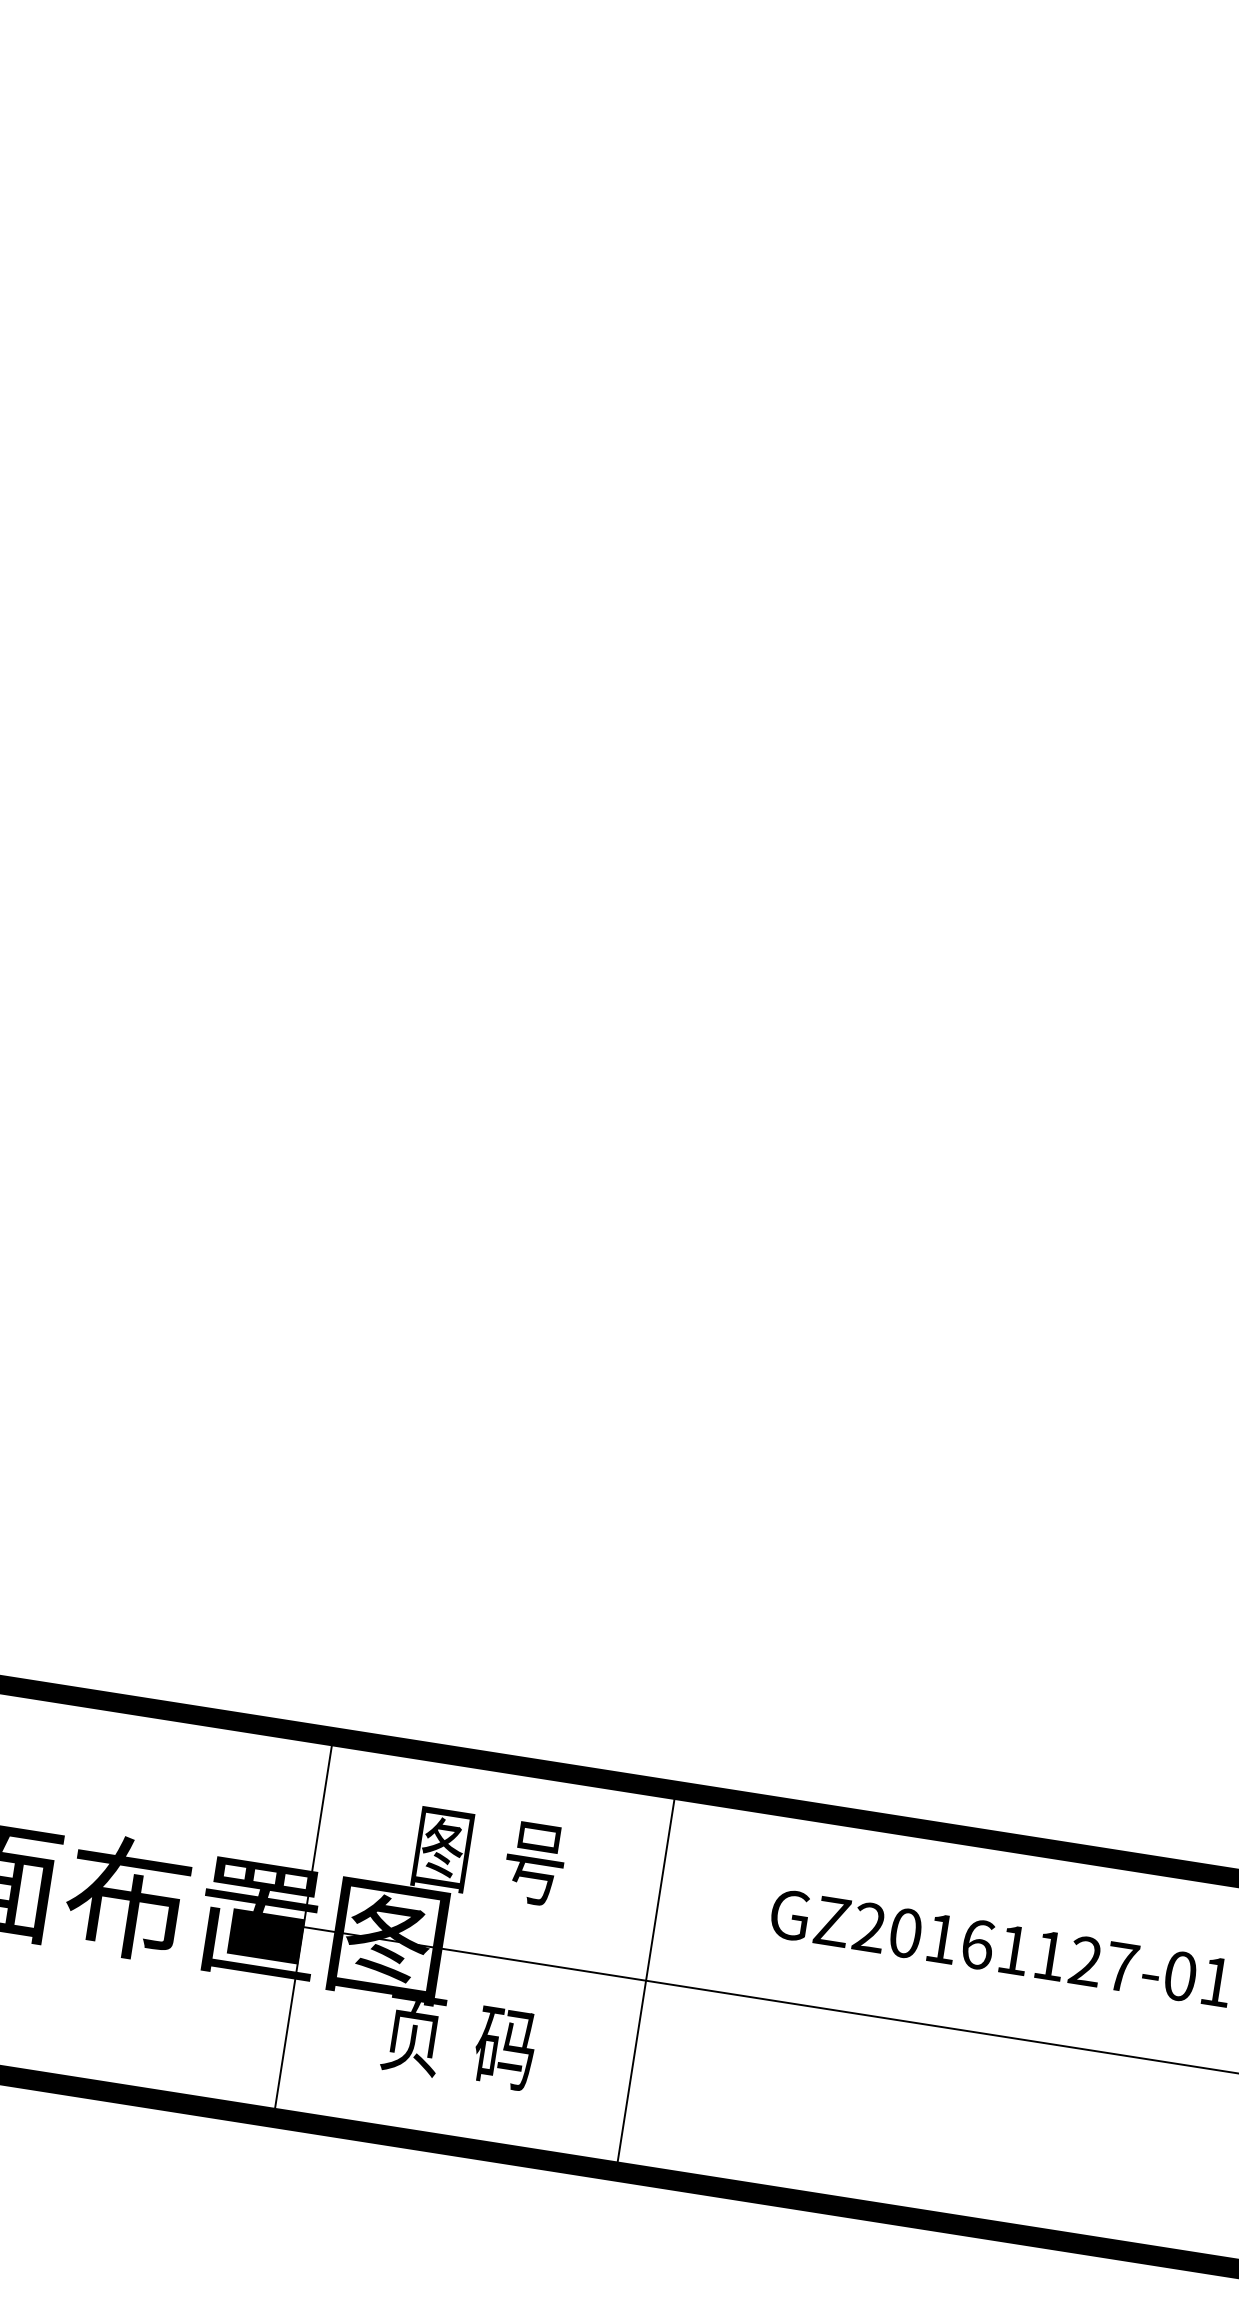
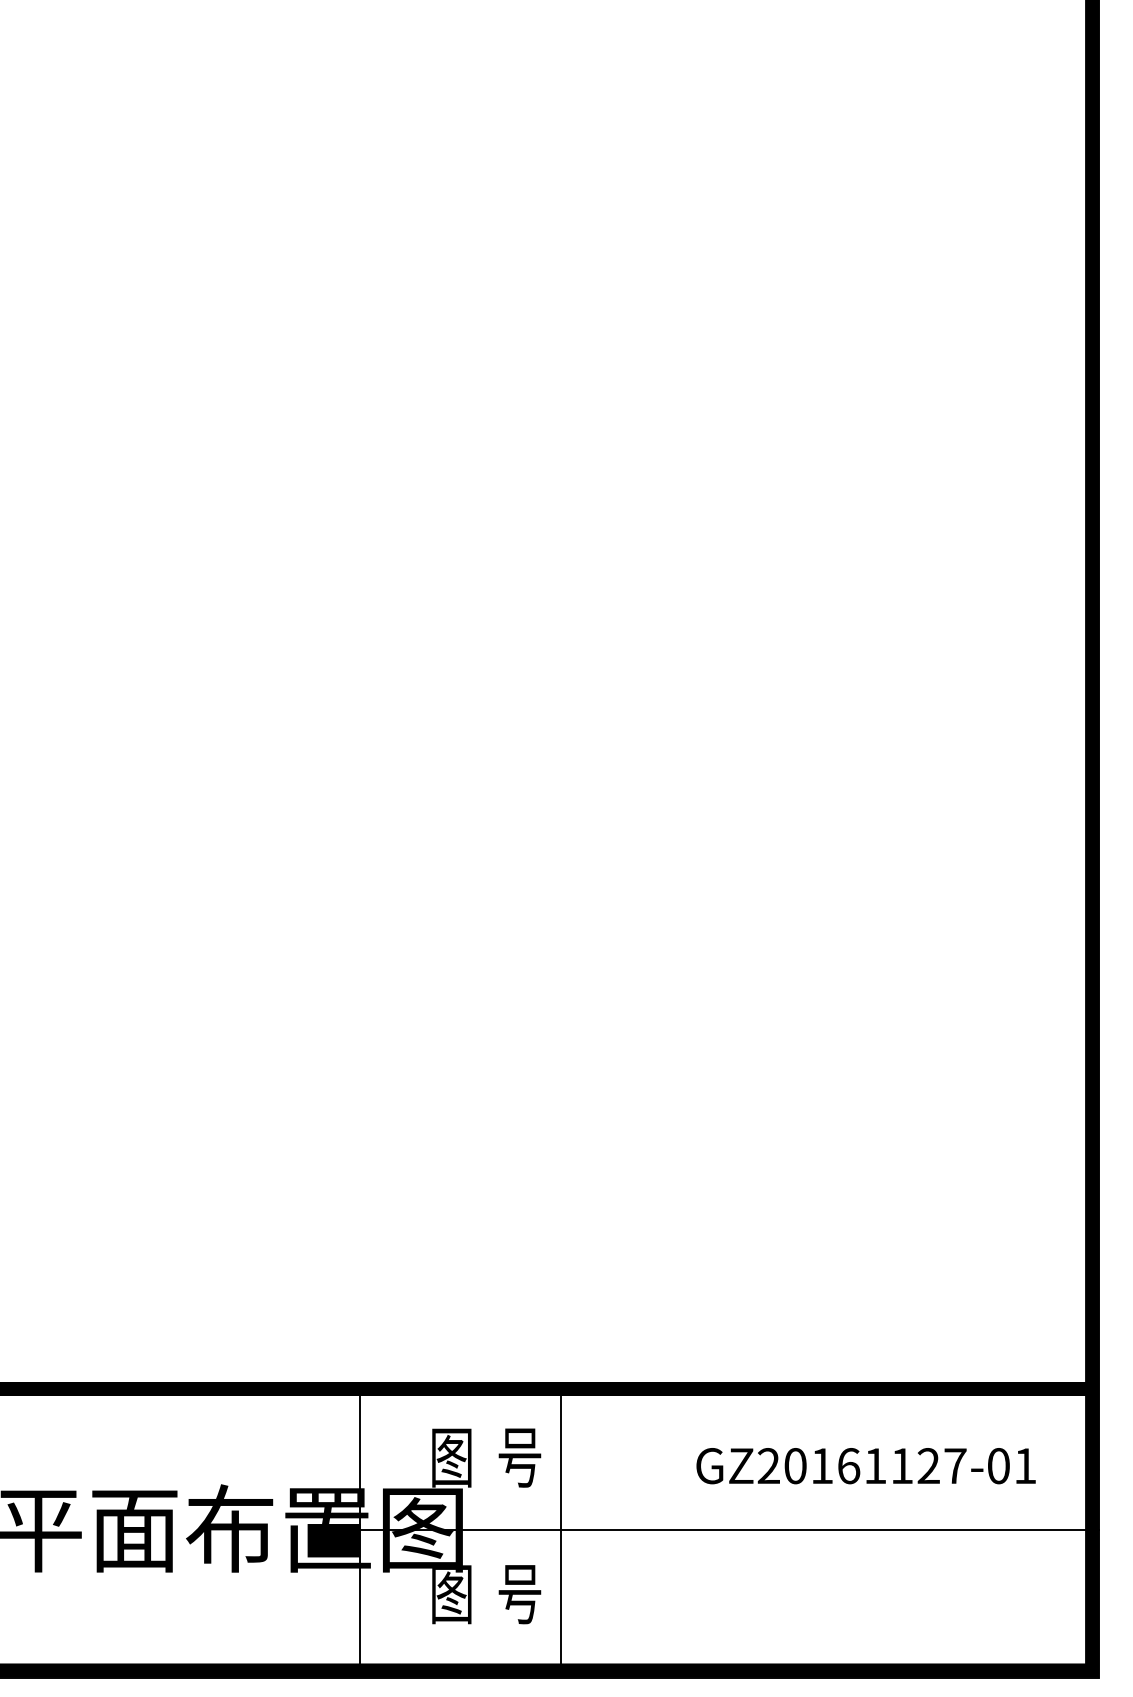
line: (646, 1980) -> (561, 1529), moved
text: (459, 2041) -> (485, 1594), 页  码 -> 图  号

